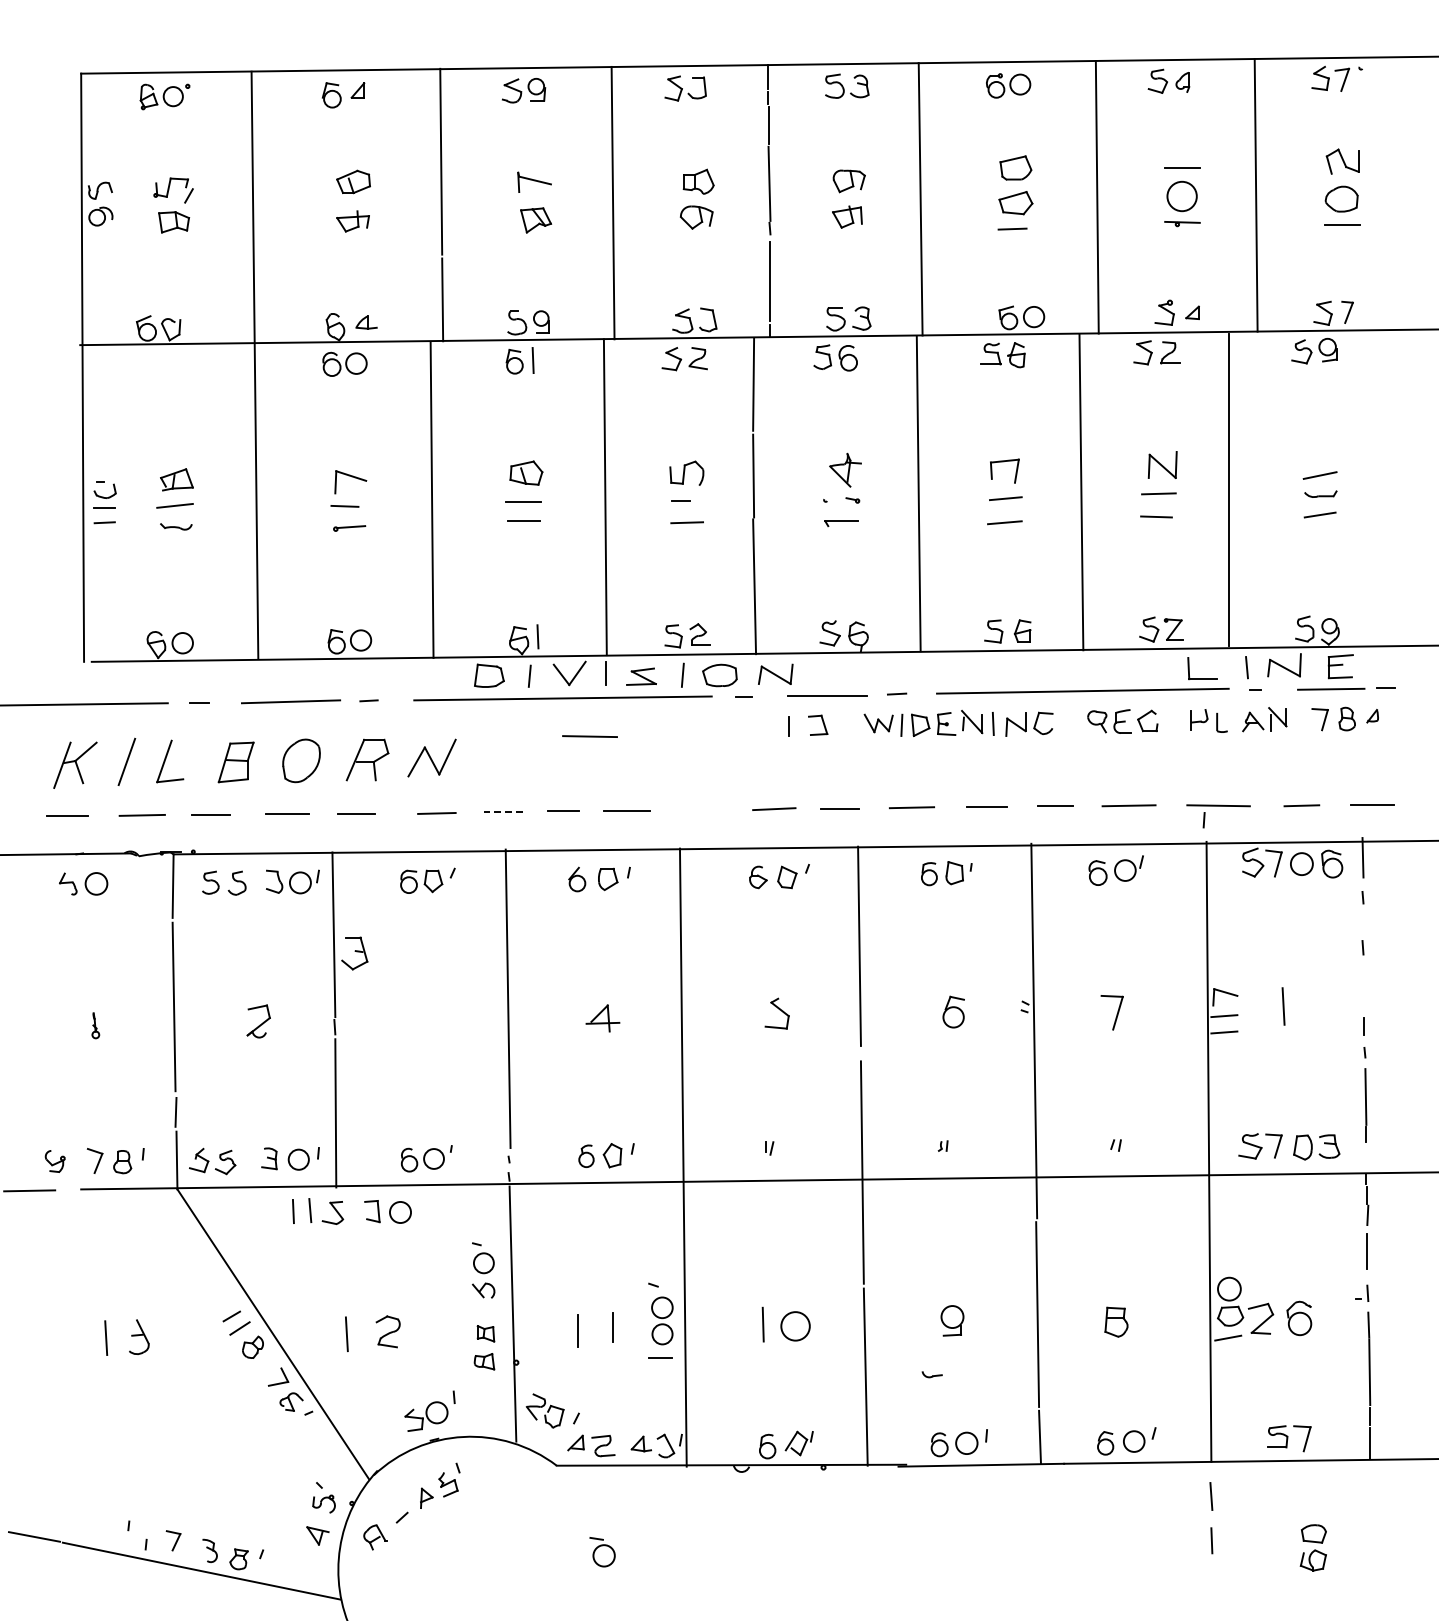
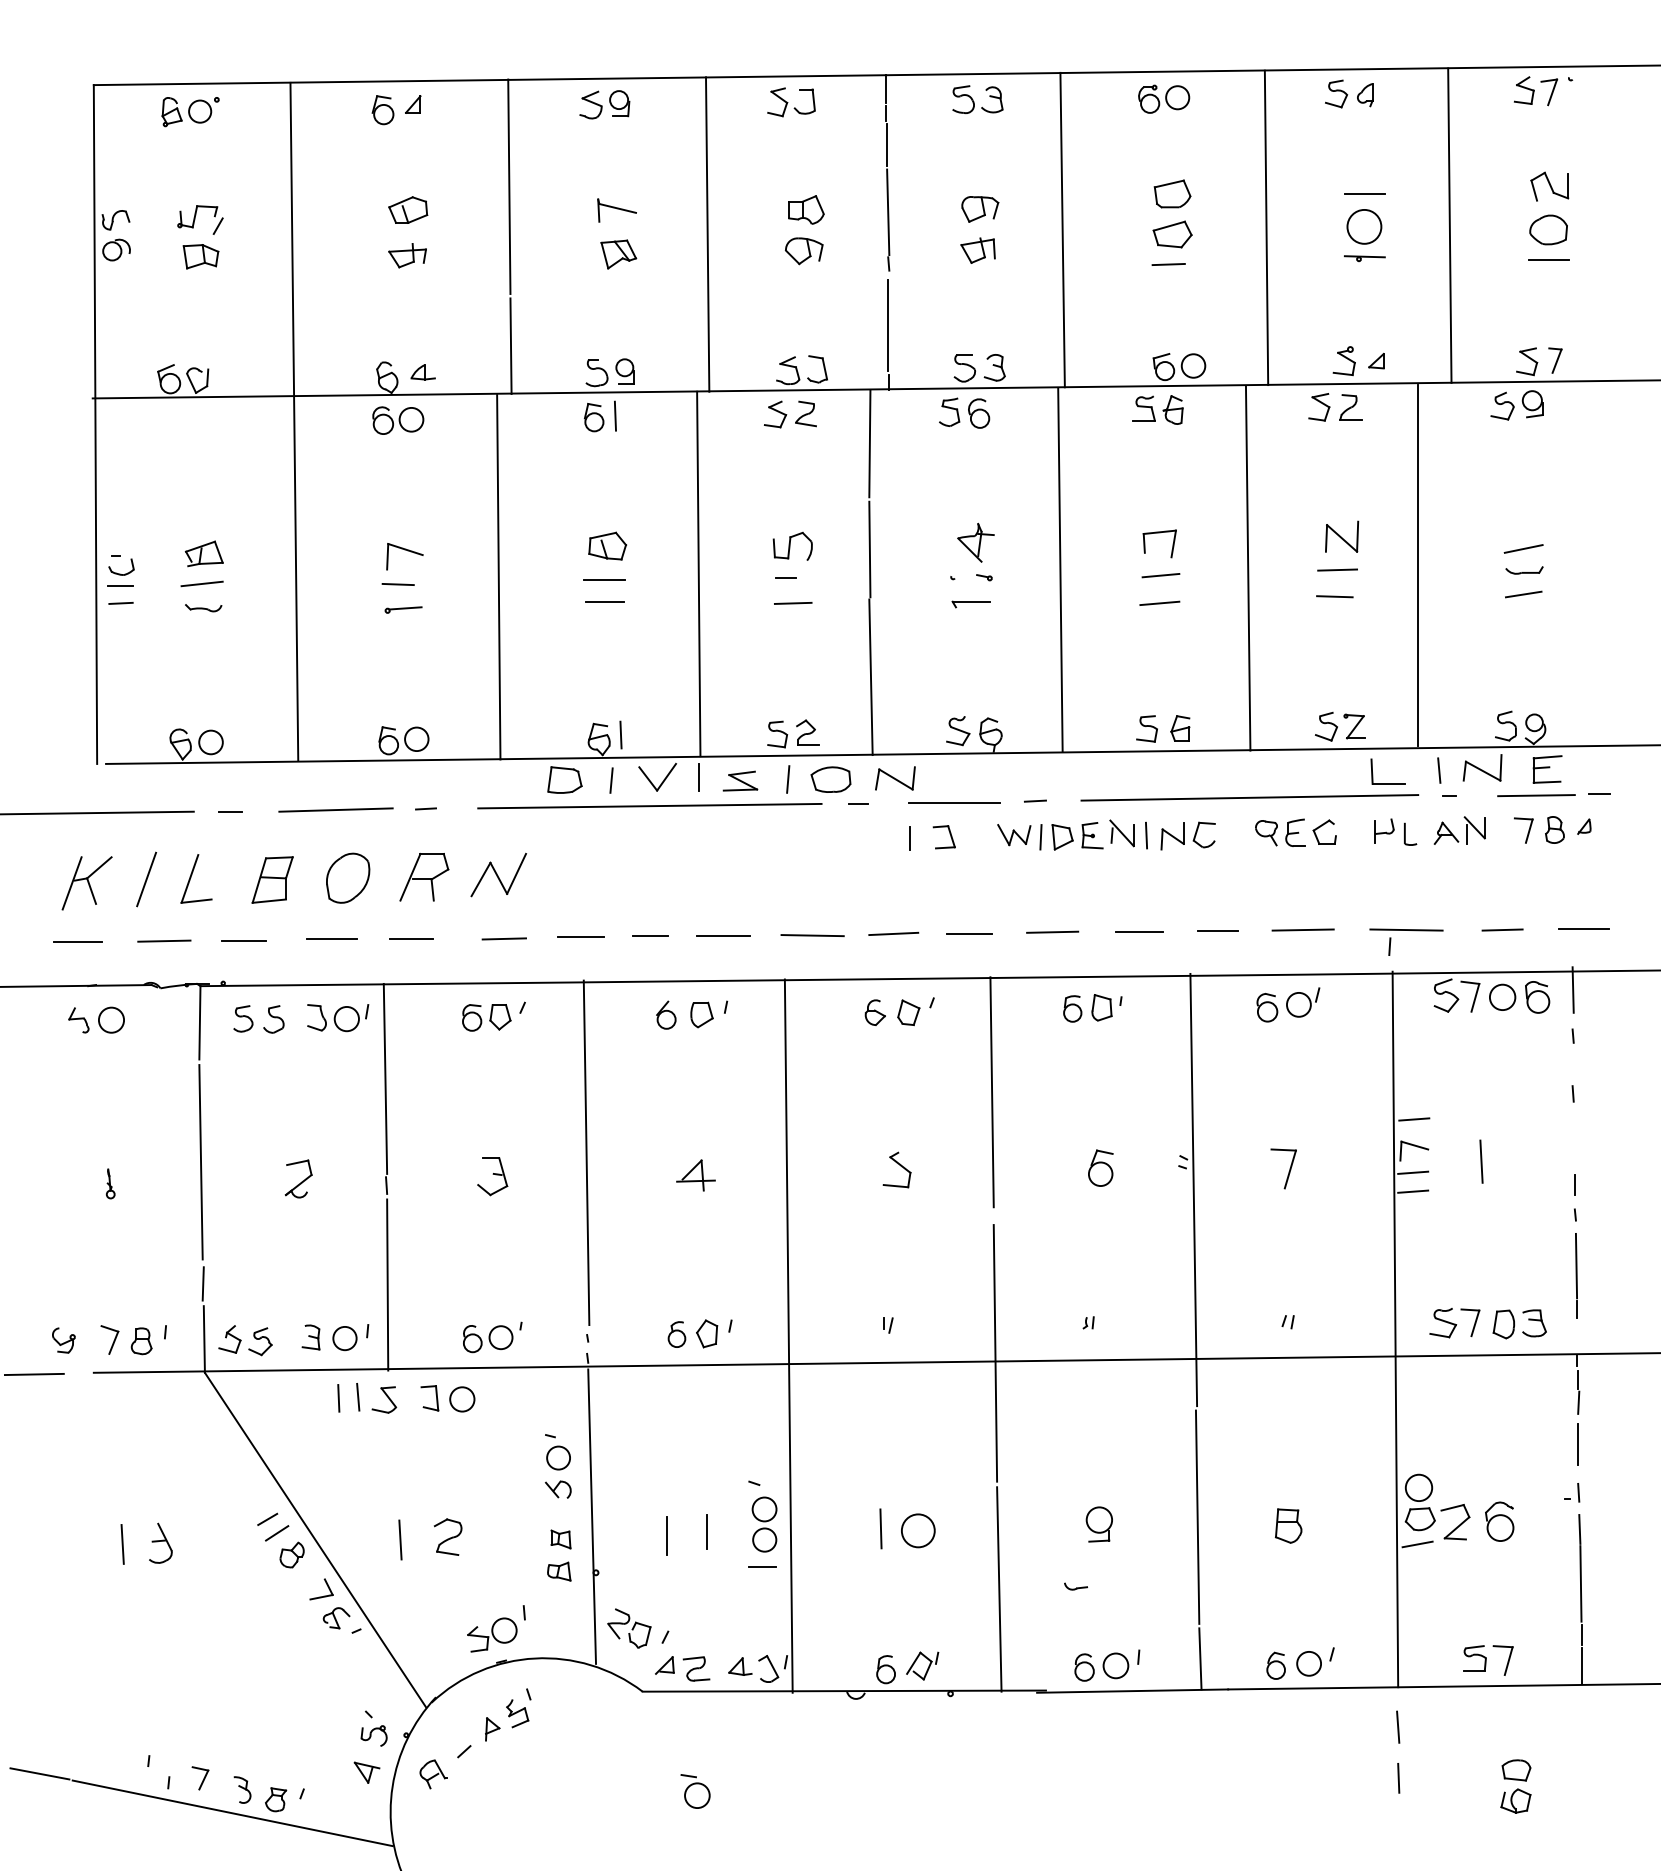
line: (589, 736) -> (812, 935), moved
line: (503, 812) -> (581, 937), dashed -> solid
part: (354, 953) -> (492, 1176), moved
line: (1225, 969) -> (1414, 1119), added

